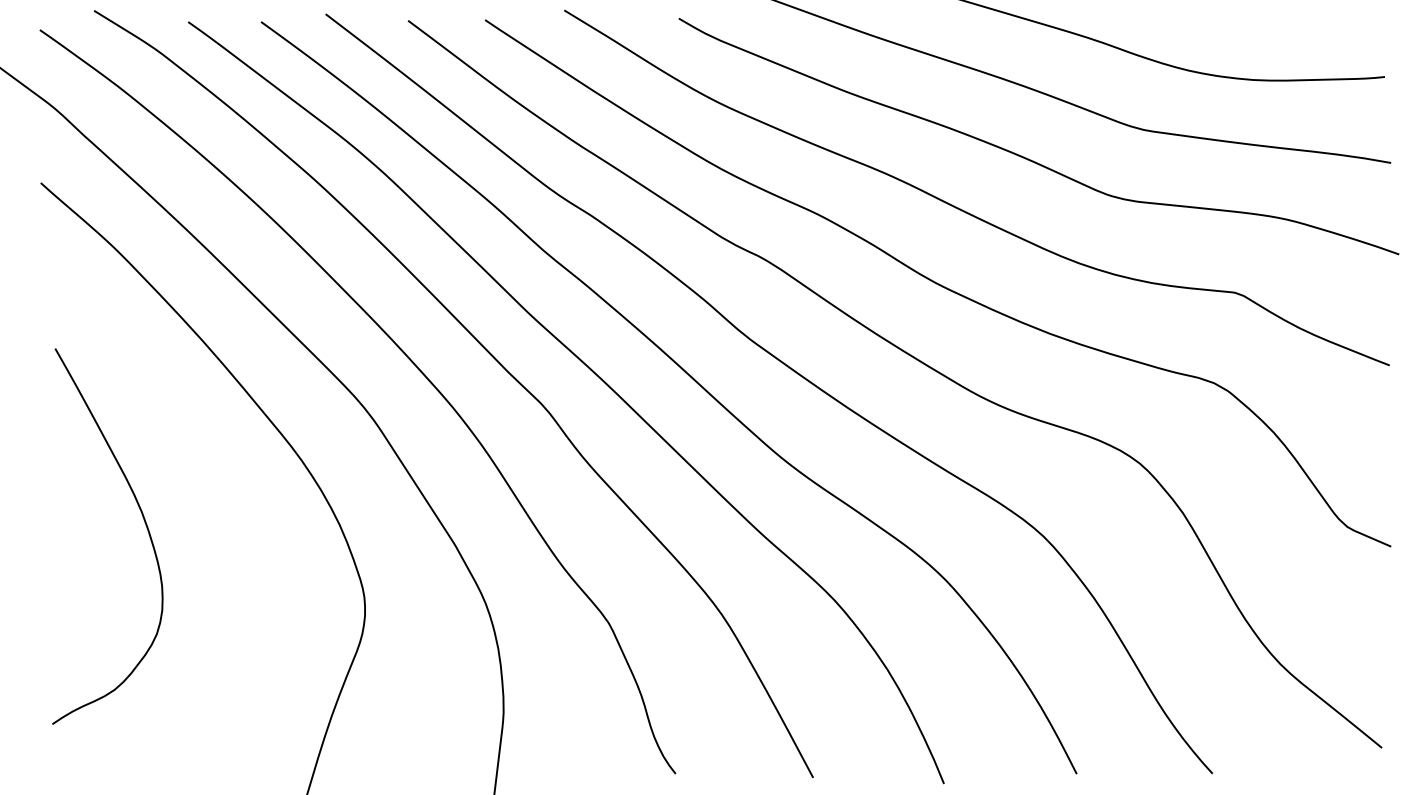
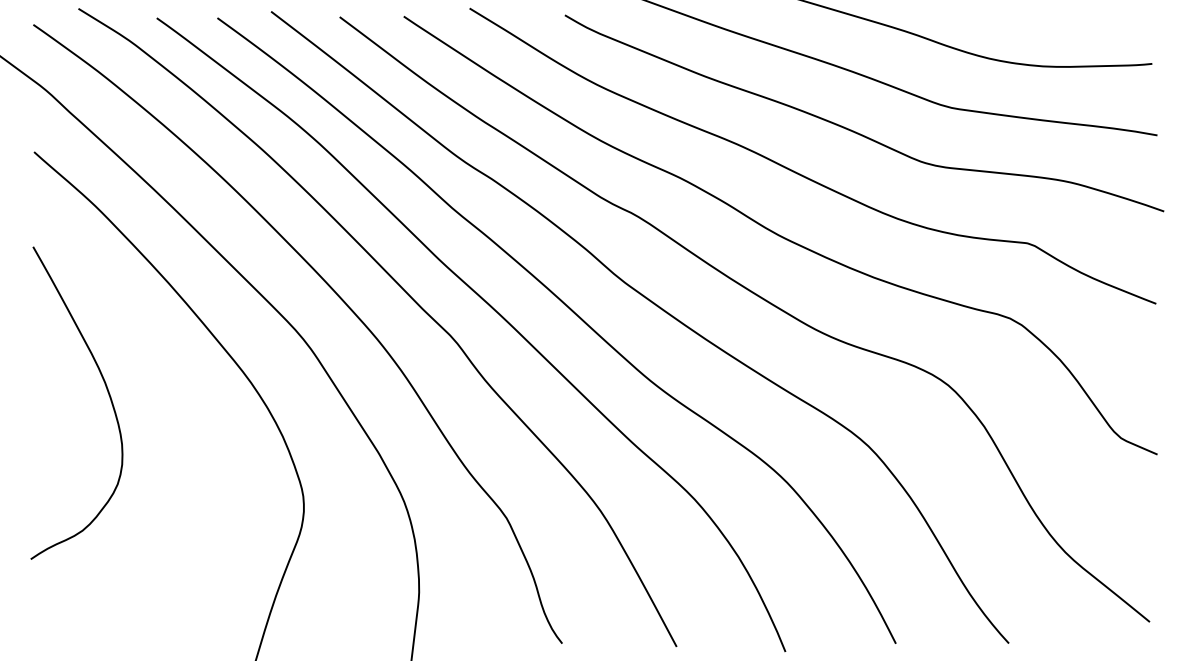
curve: (144, 523) -> (107, 392), moved

